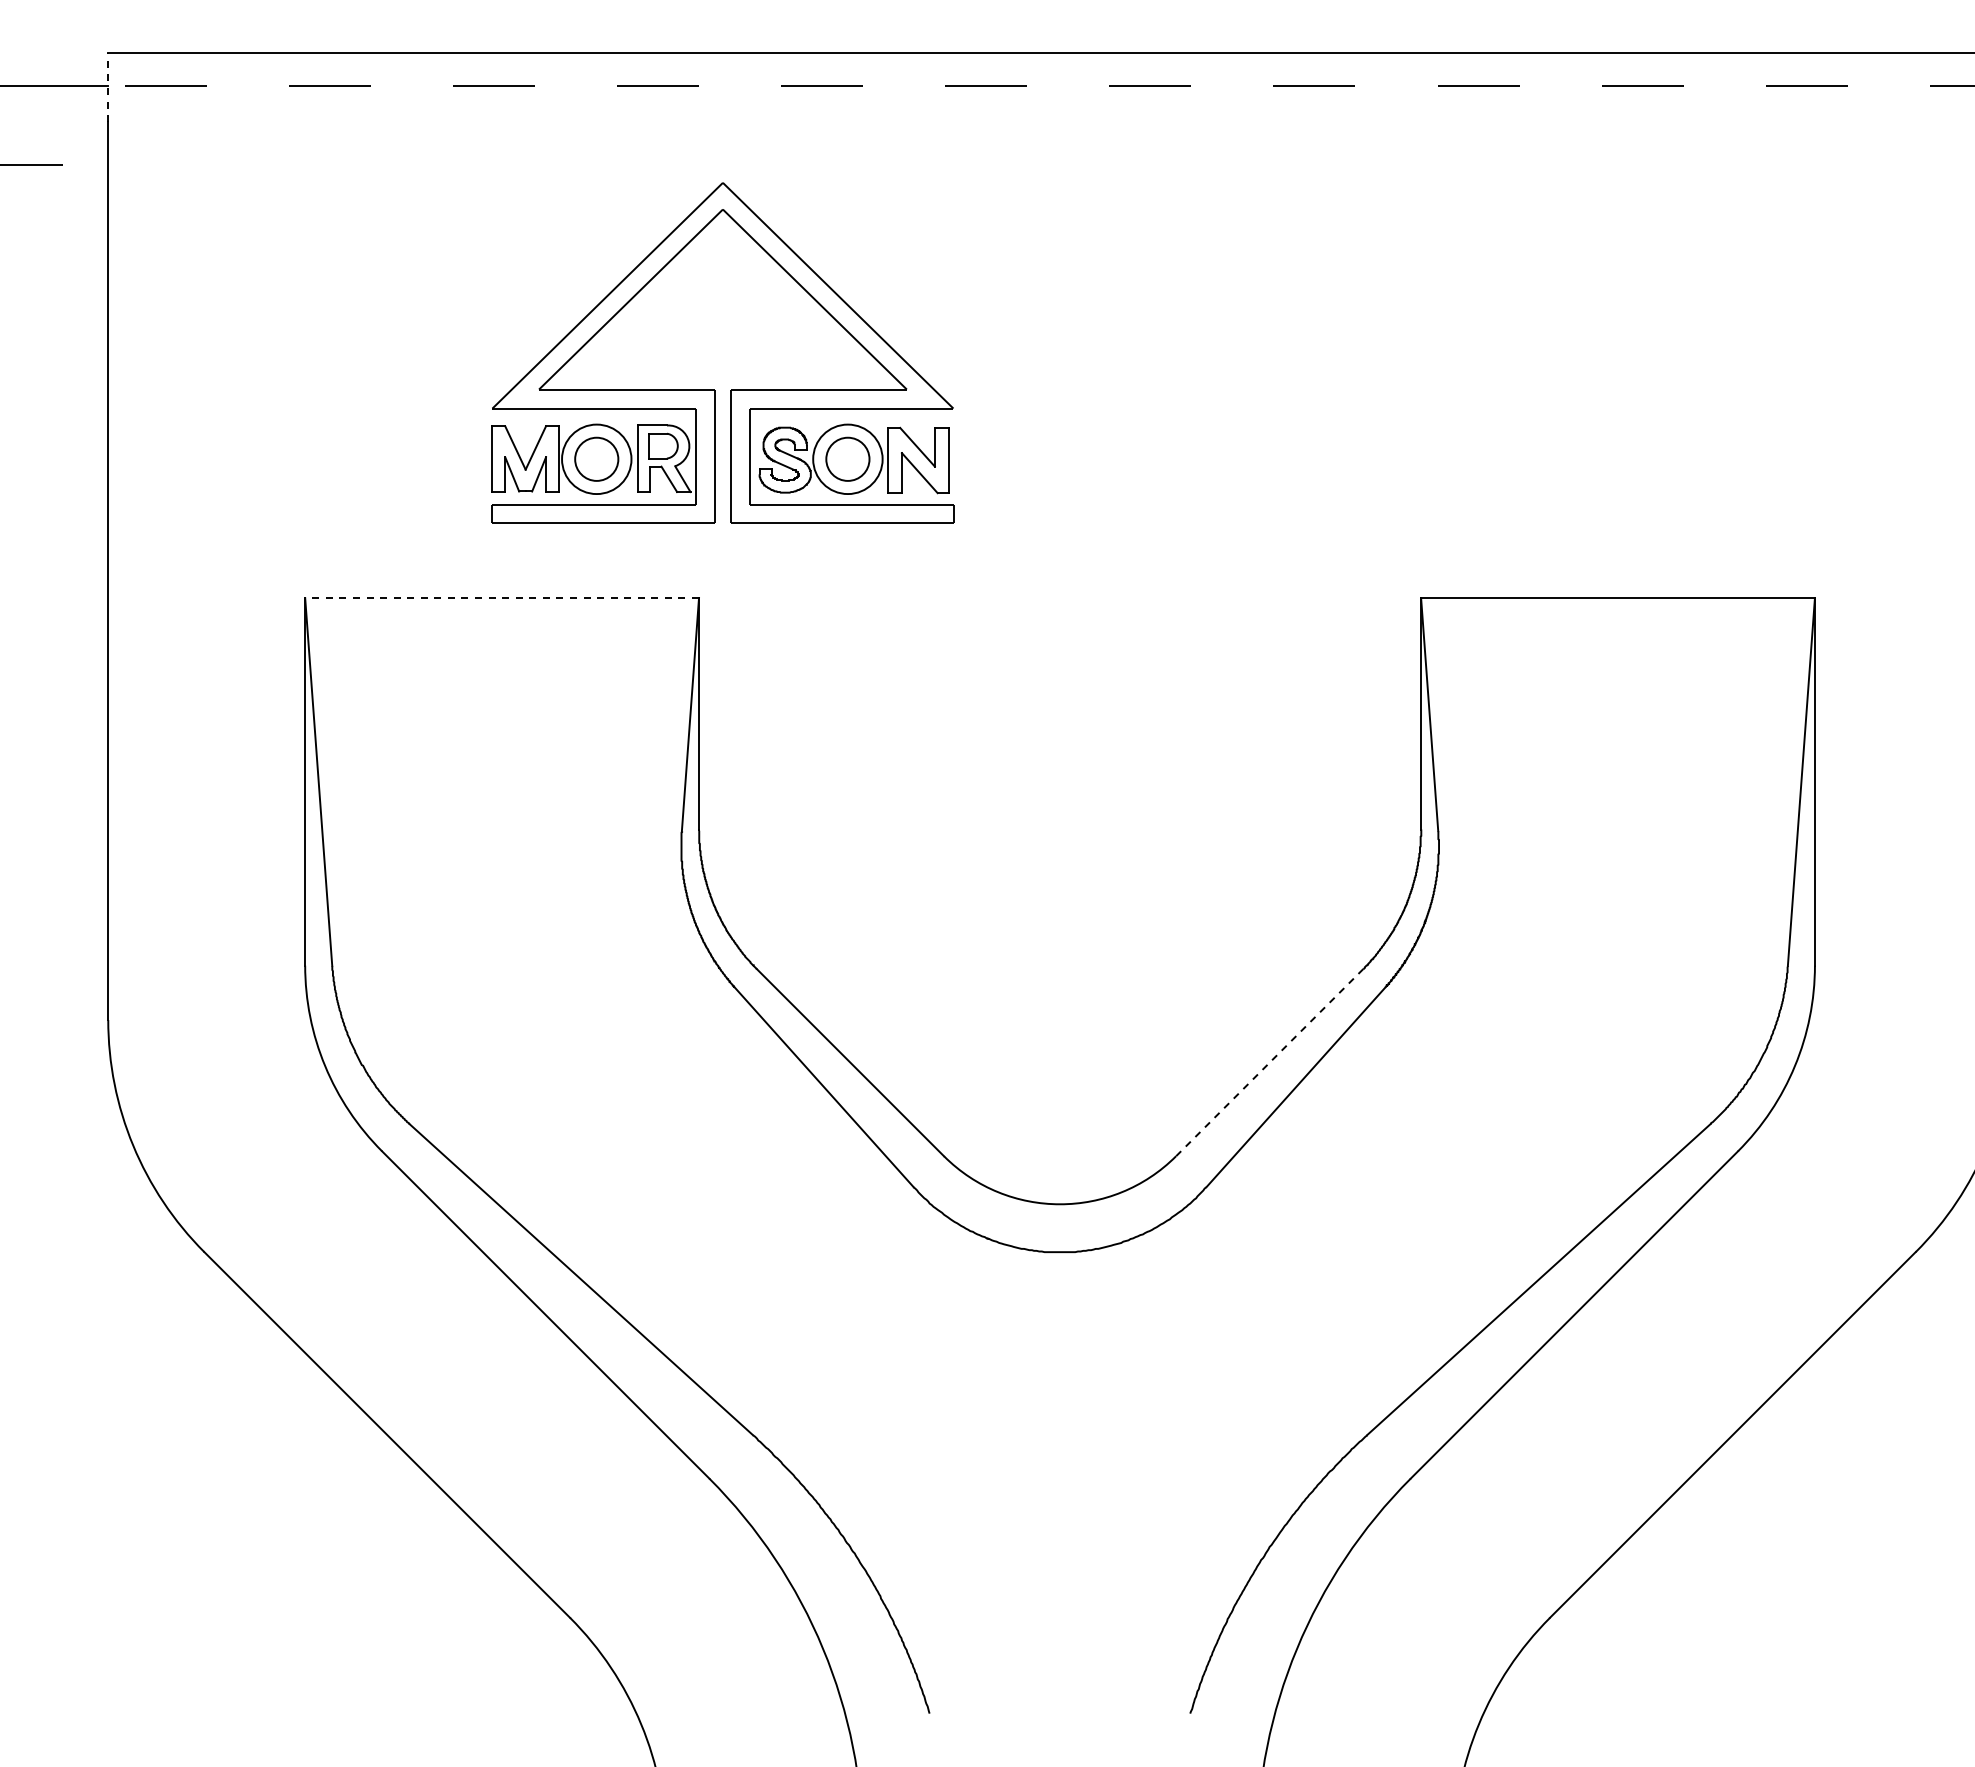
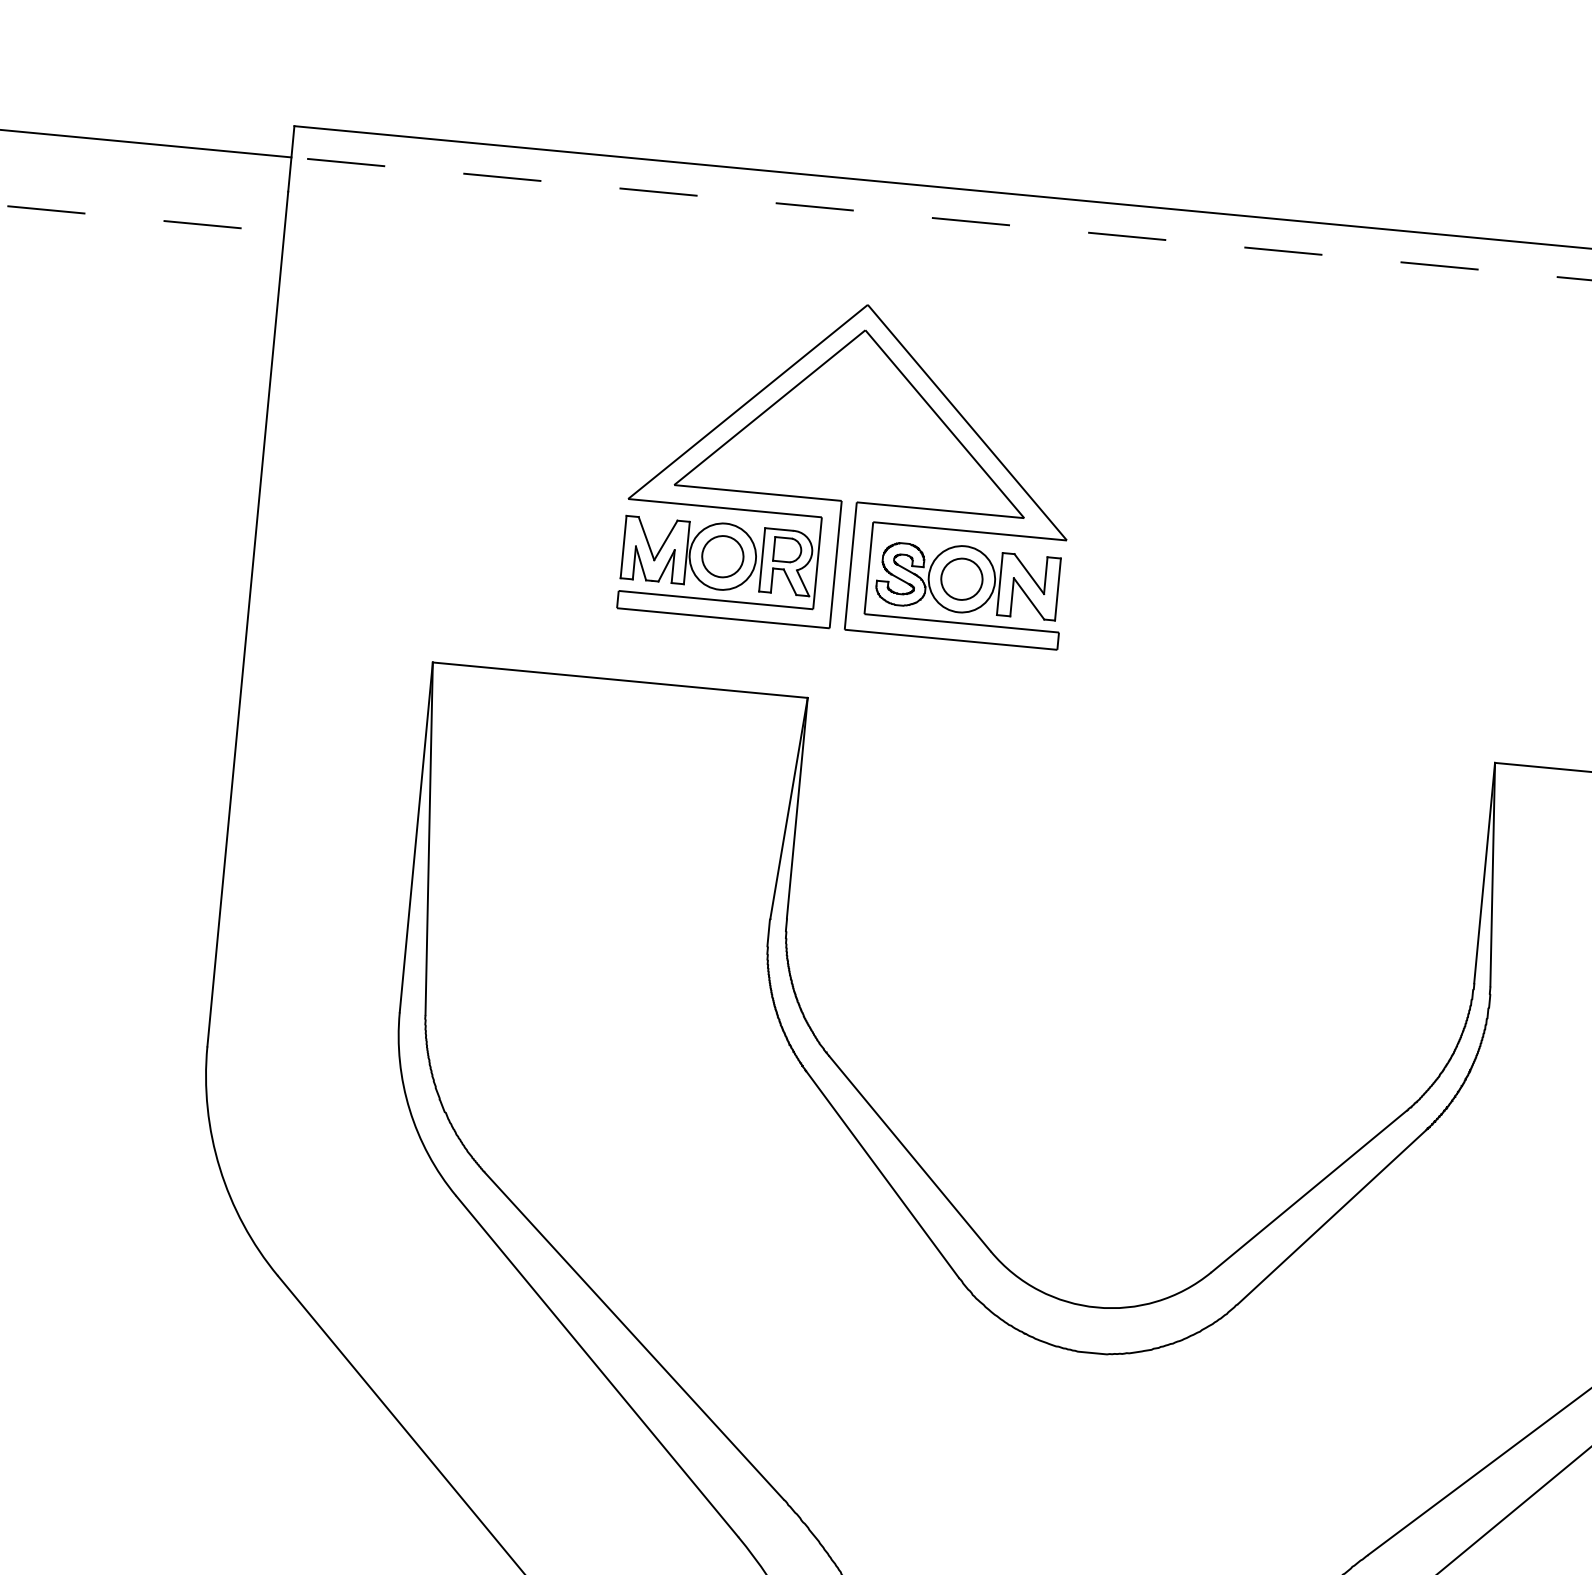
line: (108, 87) -> (291, 158), dashed -> solid
line: (502, 598) -> (620, 680), dashed -> solid
line: (1269, 1062) -> (1308, 1191), dashed -> solid

